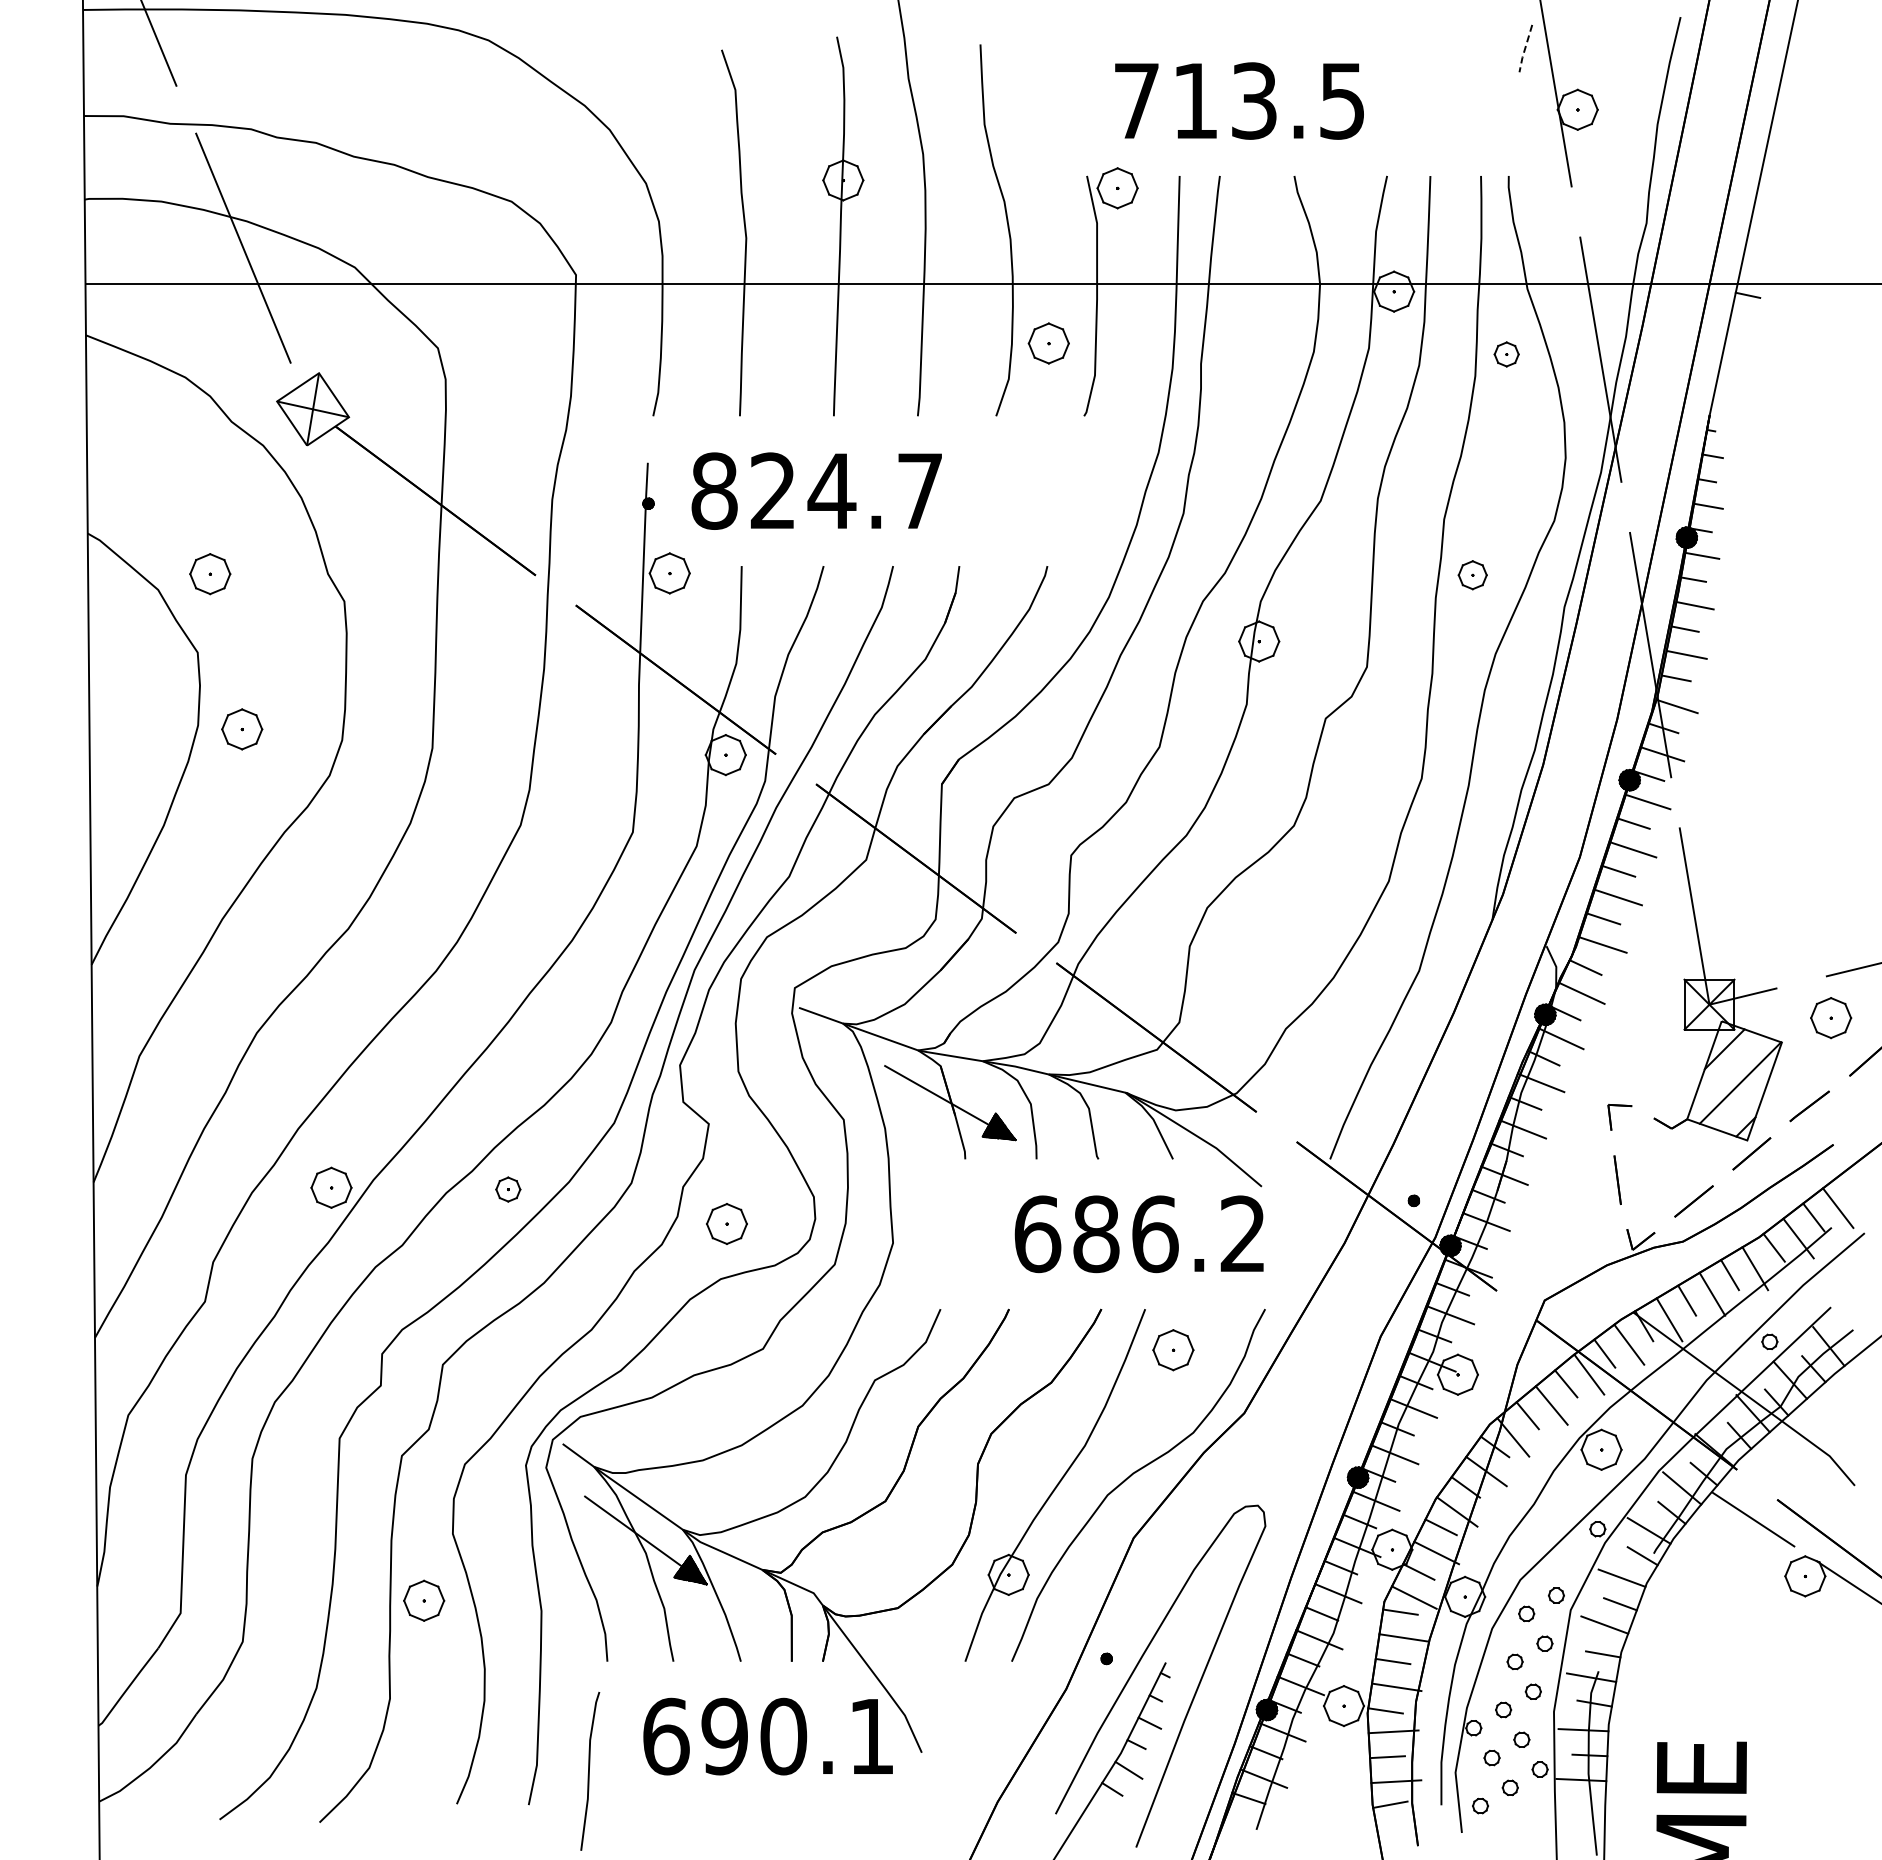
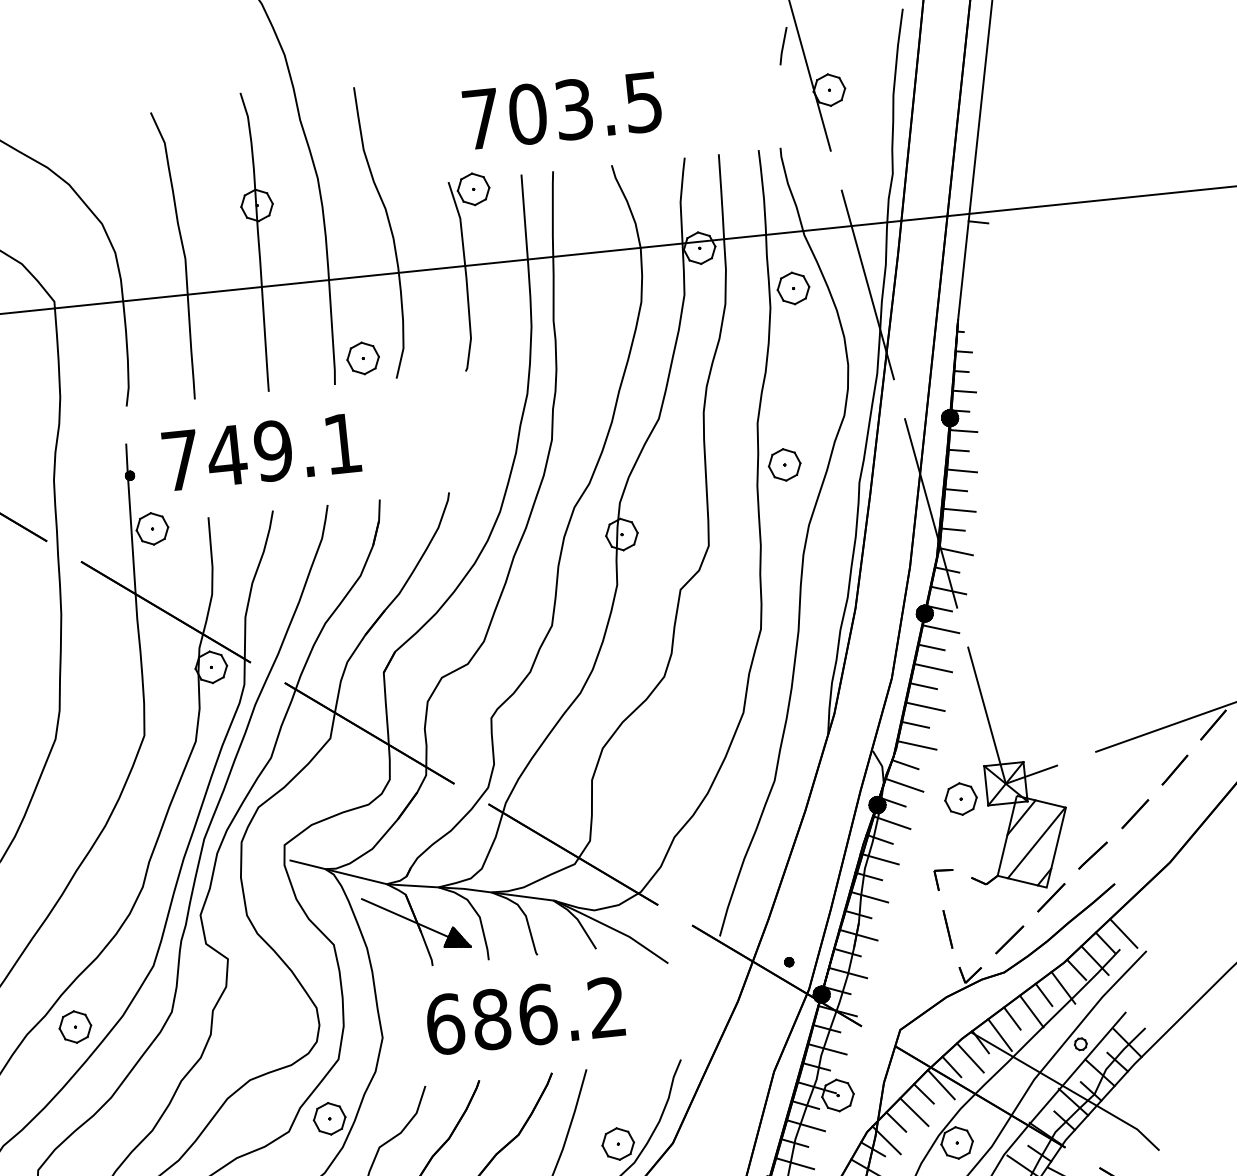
line: (1524, 49) -> (782, 46), dashed -> solid
text: (1195, 100) -> (527, 113), 713.5 -> 703.5
part: (1048, 343) -> (362, 358), moved
part: (1506, 354) -> (793, 288), size x1.67
text: (816, 490) -> (261, 451), 824.7 -> 749.1
part: (1472, 575) -> (784, 465), size x1.43
part: (1831, 1018) -> (961, 799), moved
part: (508, 1189) -> (75, 1026), size x1.67
part: (726, 1223) -> (329, 1118), moved
text: (1138, 1234) -> (524, 1016), moved
part: (1173, 1350) -> (618, 1144), moved

